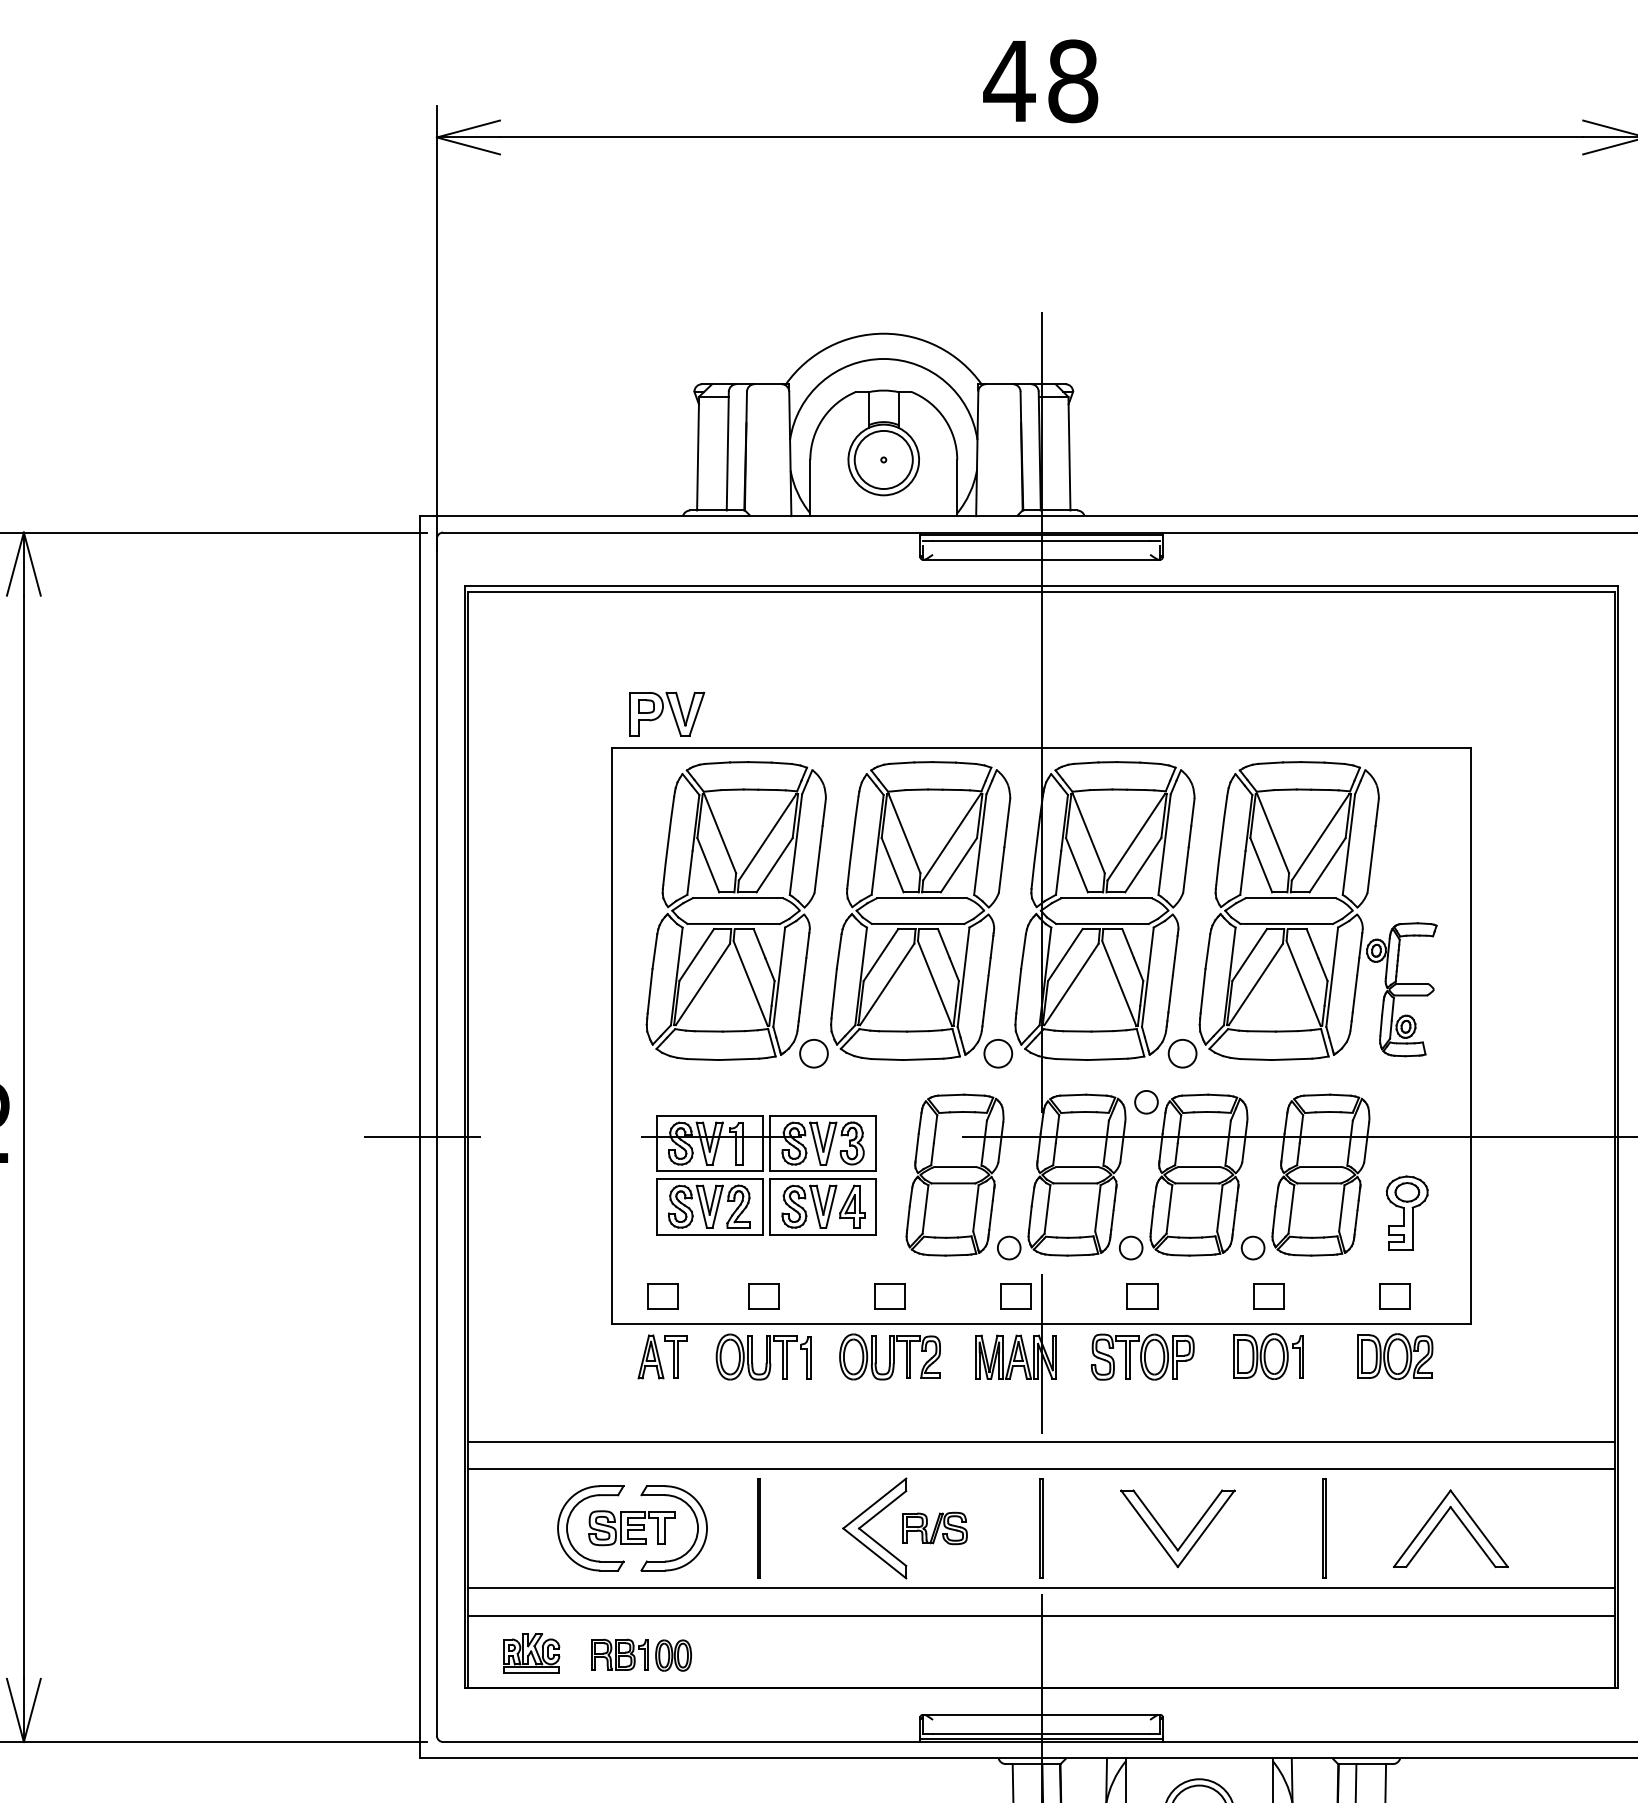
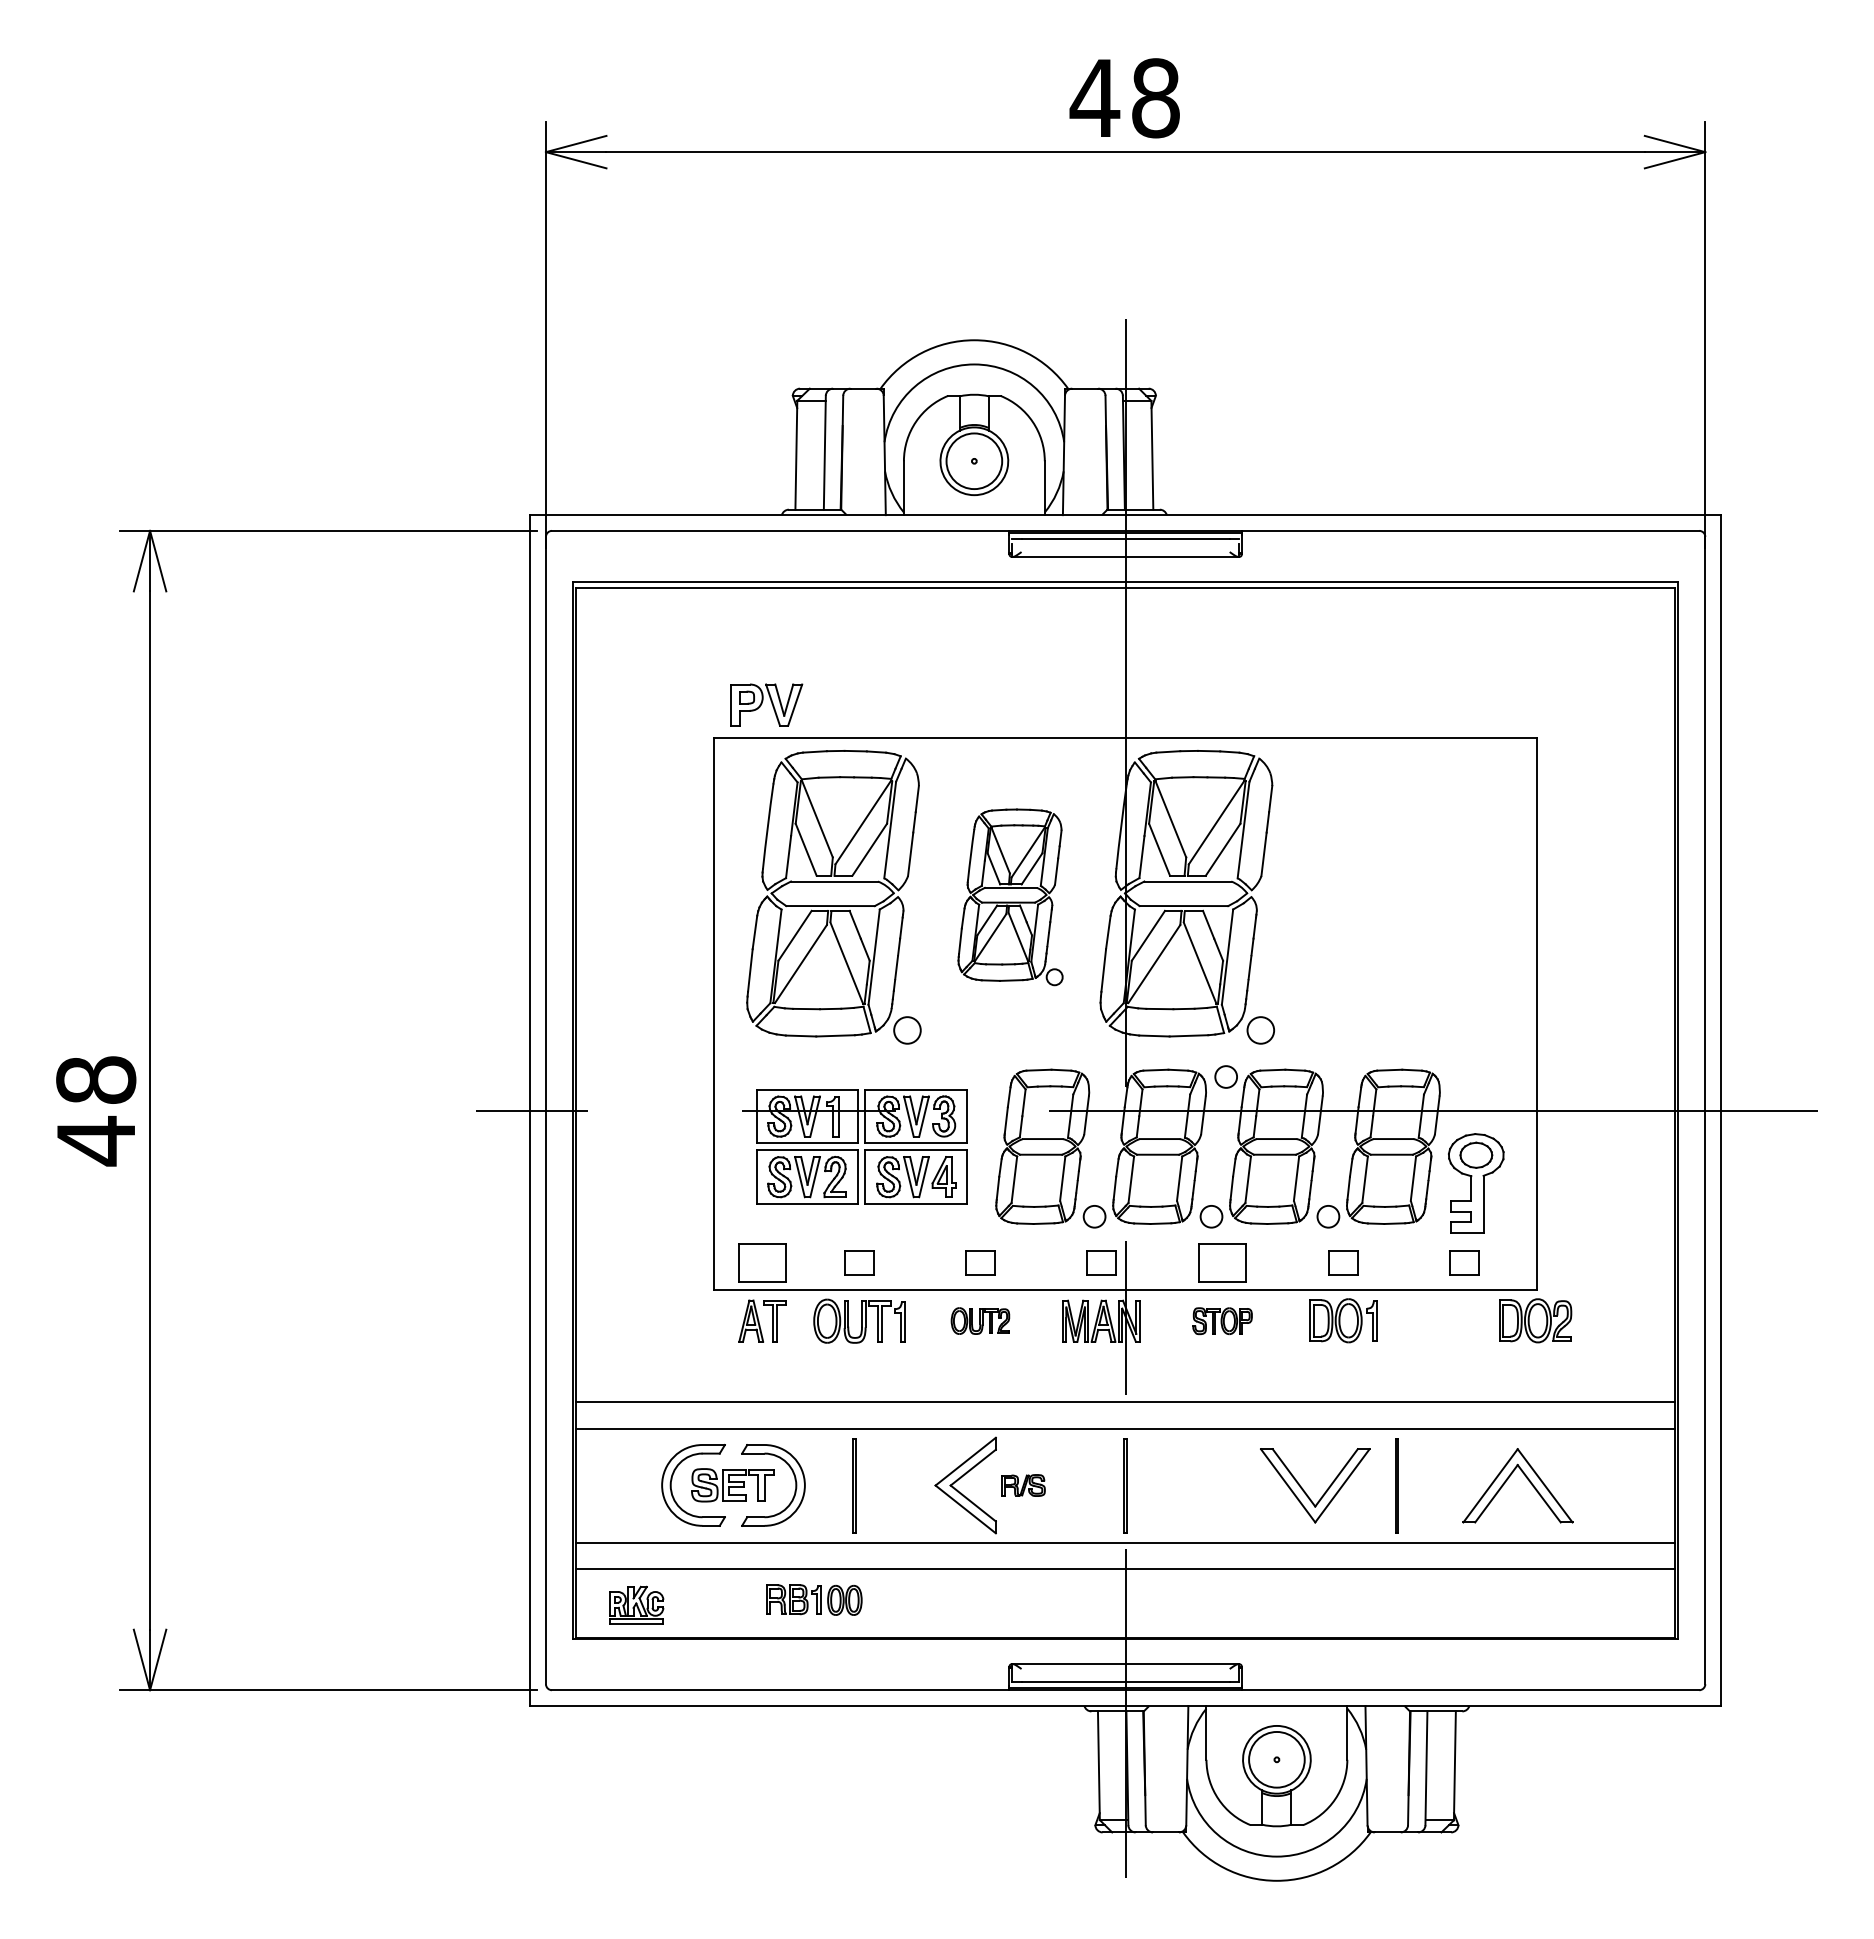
part: (1317, 910) -> (1390, 893), removed
part: (921, 915) -> (1010, 897), size x0.6
part: (1406, 1213) -> (1475, 1183), size x1.4
part: (662, 1295) -> (762, 1262), size x1.6
part: (1142, 1295) -> (1222, 1262), size x1.6
part: (890, 1356) -> (980, 1320), size x0.6
part: (1142, 1356) -> (1222, 1320), size x0.6
part: (1395, 1356) -> (1535, 1320), moved
part: (935, 1528) -> (1023, 1485), size x0.7
part: (1186, 1536) -> (1323, 1493), moved
part: (641, 1654) -> (814, 1599), moved

